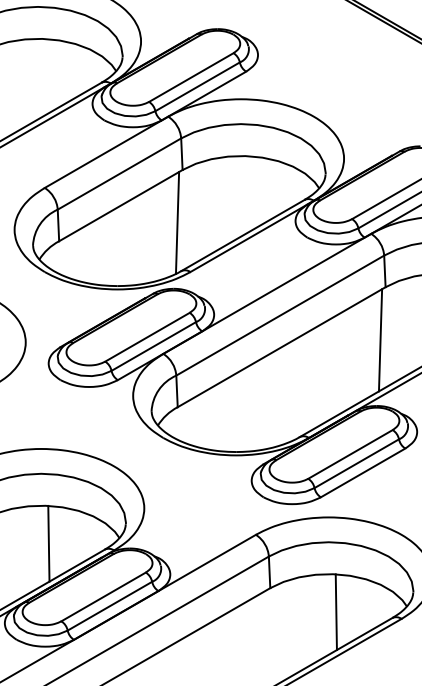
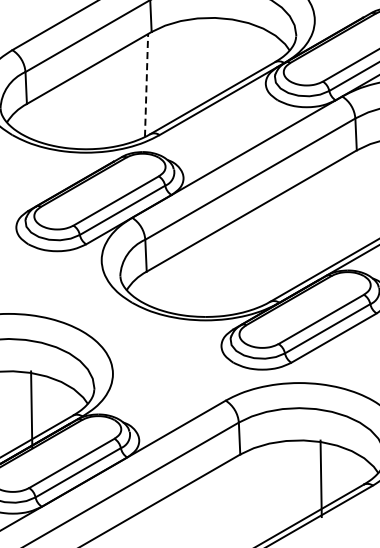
line: (177, 222) -> (146, 85), solid -> dashed
line: (380, 340) -> (351, 204), removed
line: (48, 543) -> (31, 409), moved
line: (335, 612) -> (320, 479), moved

